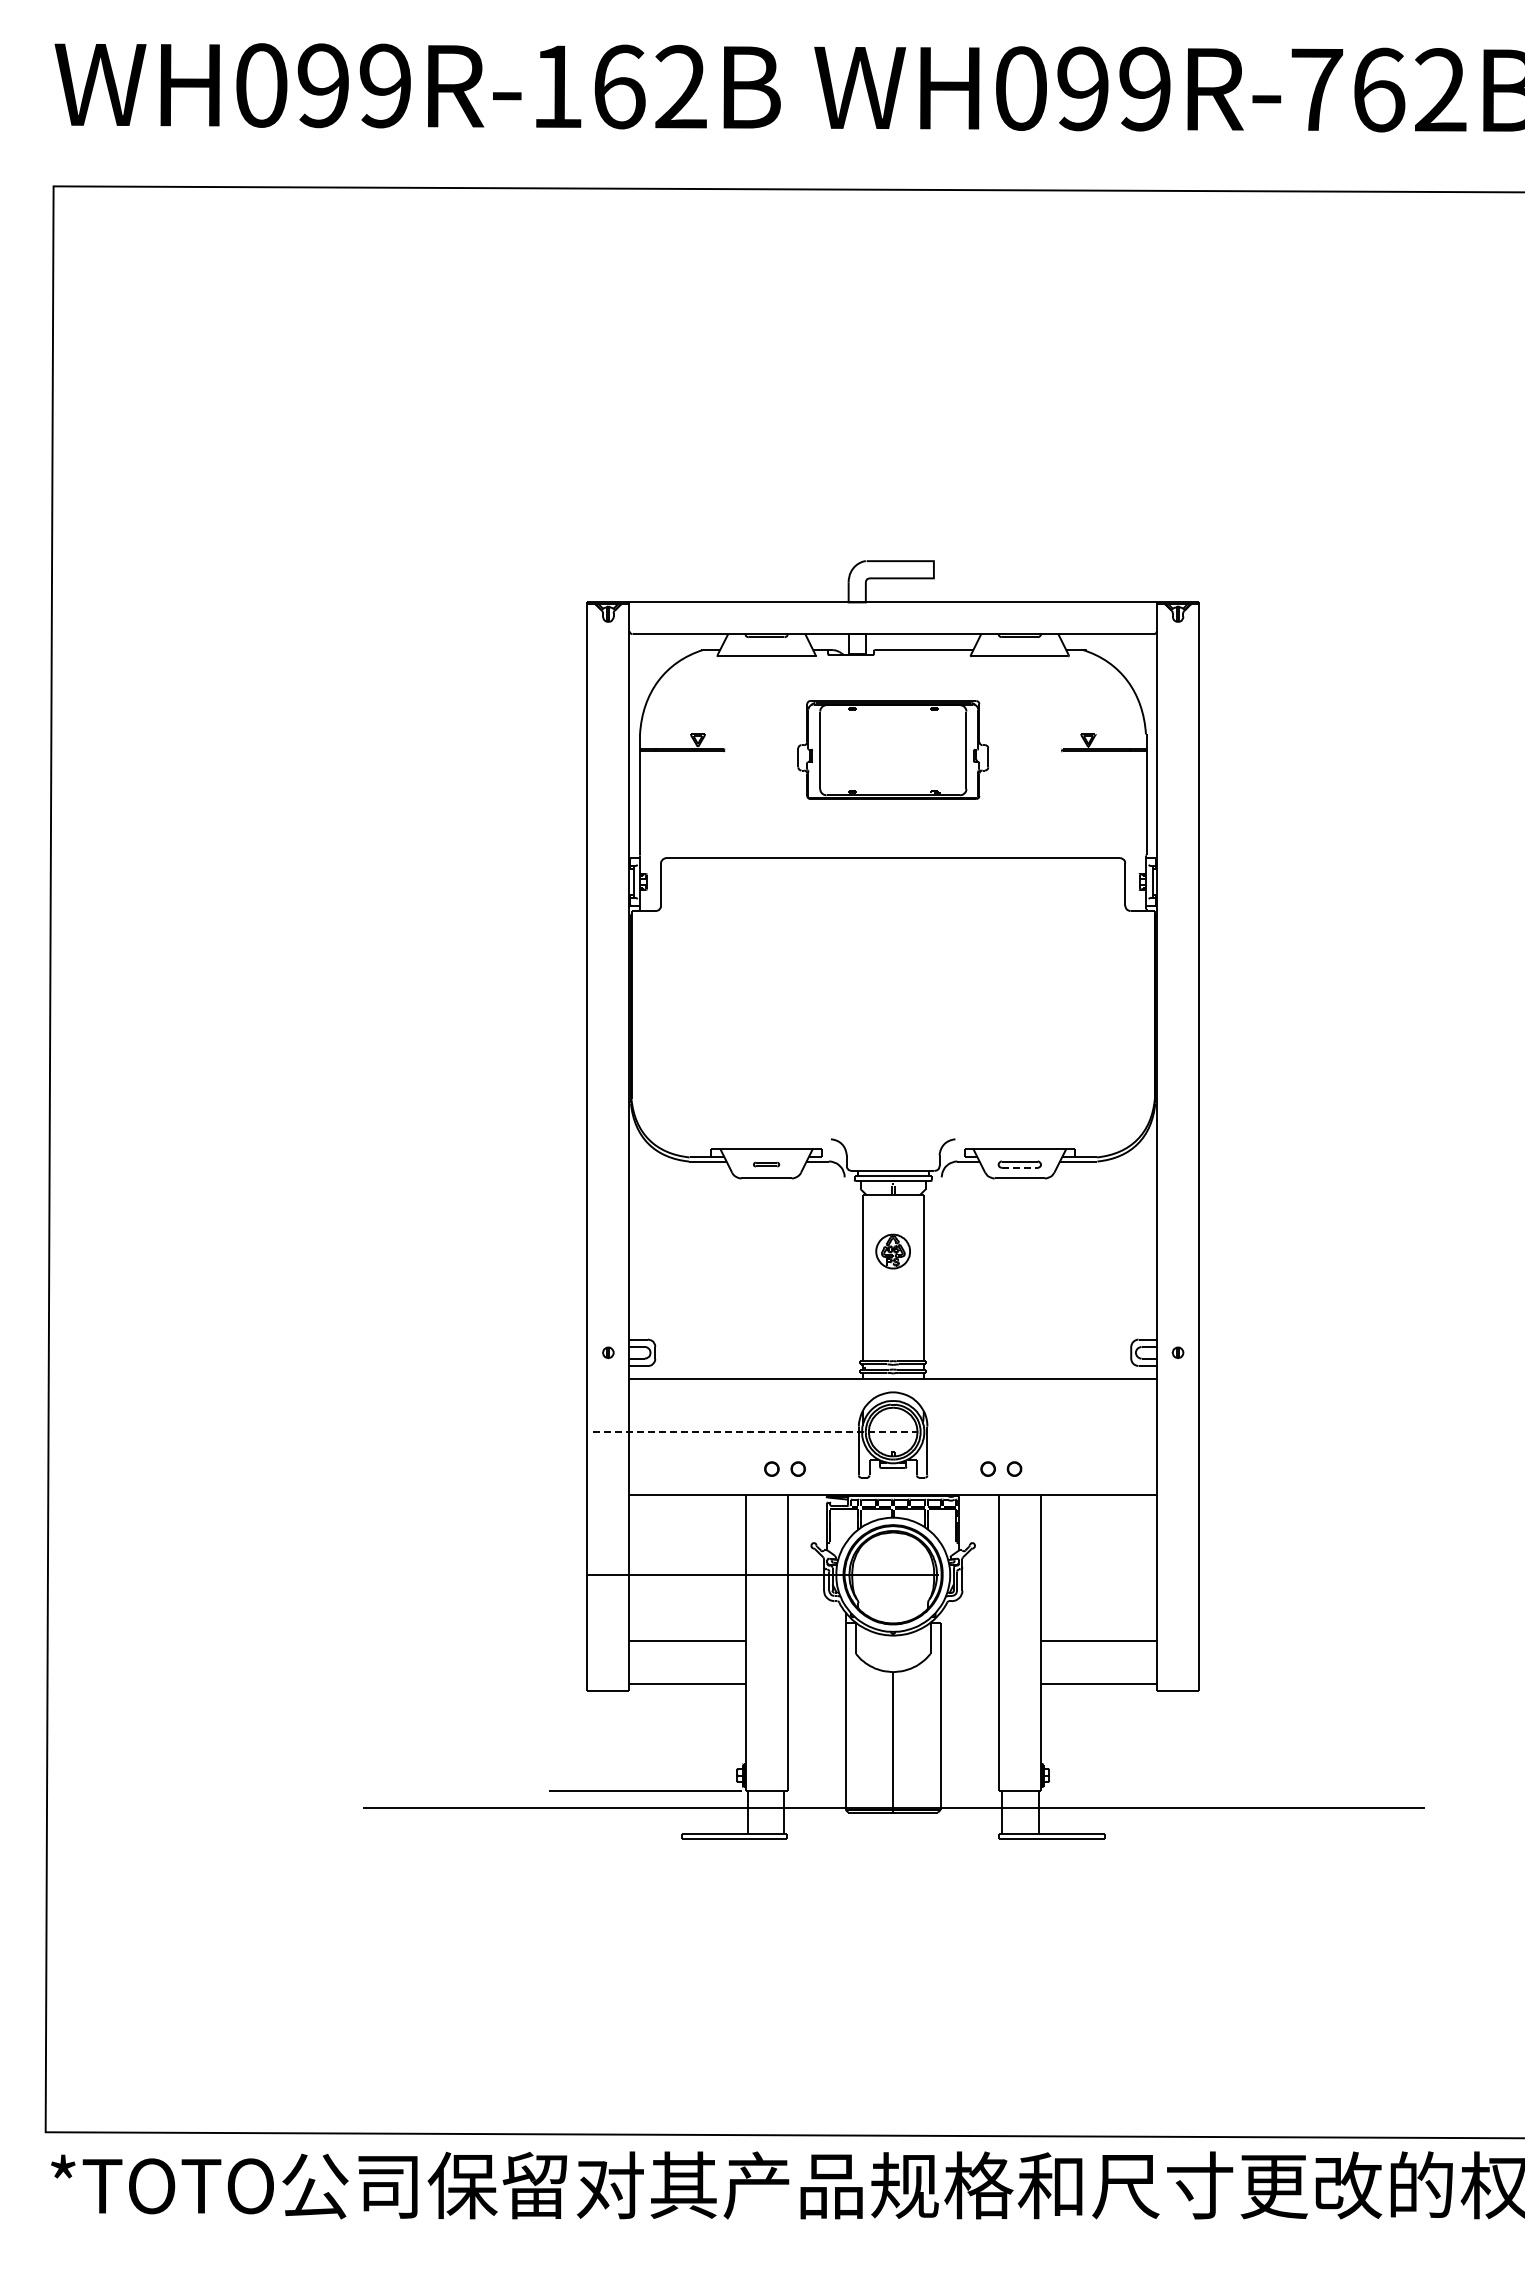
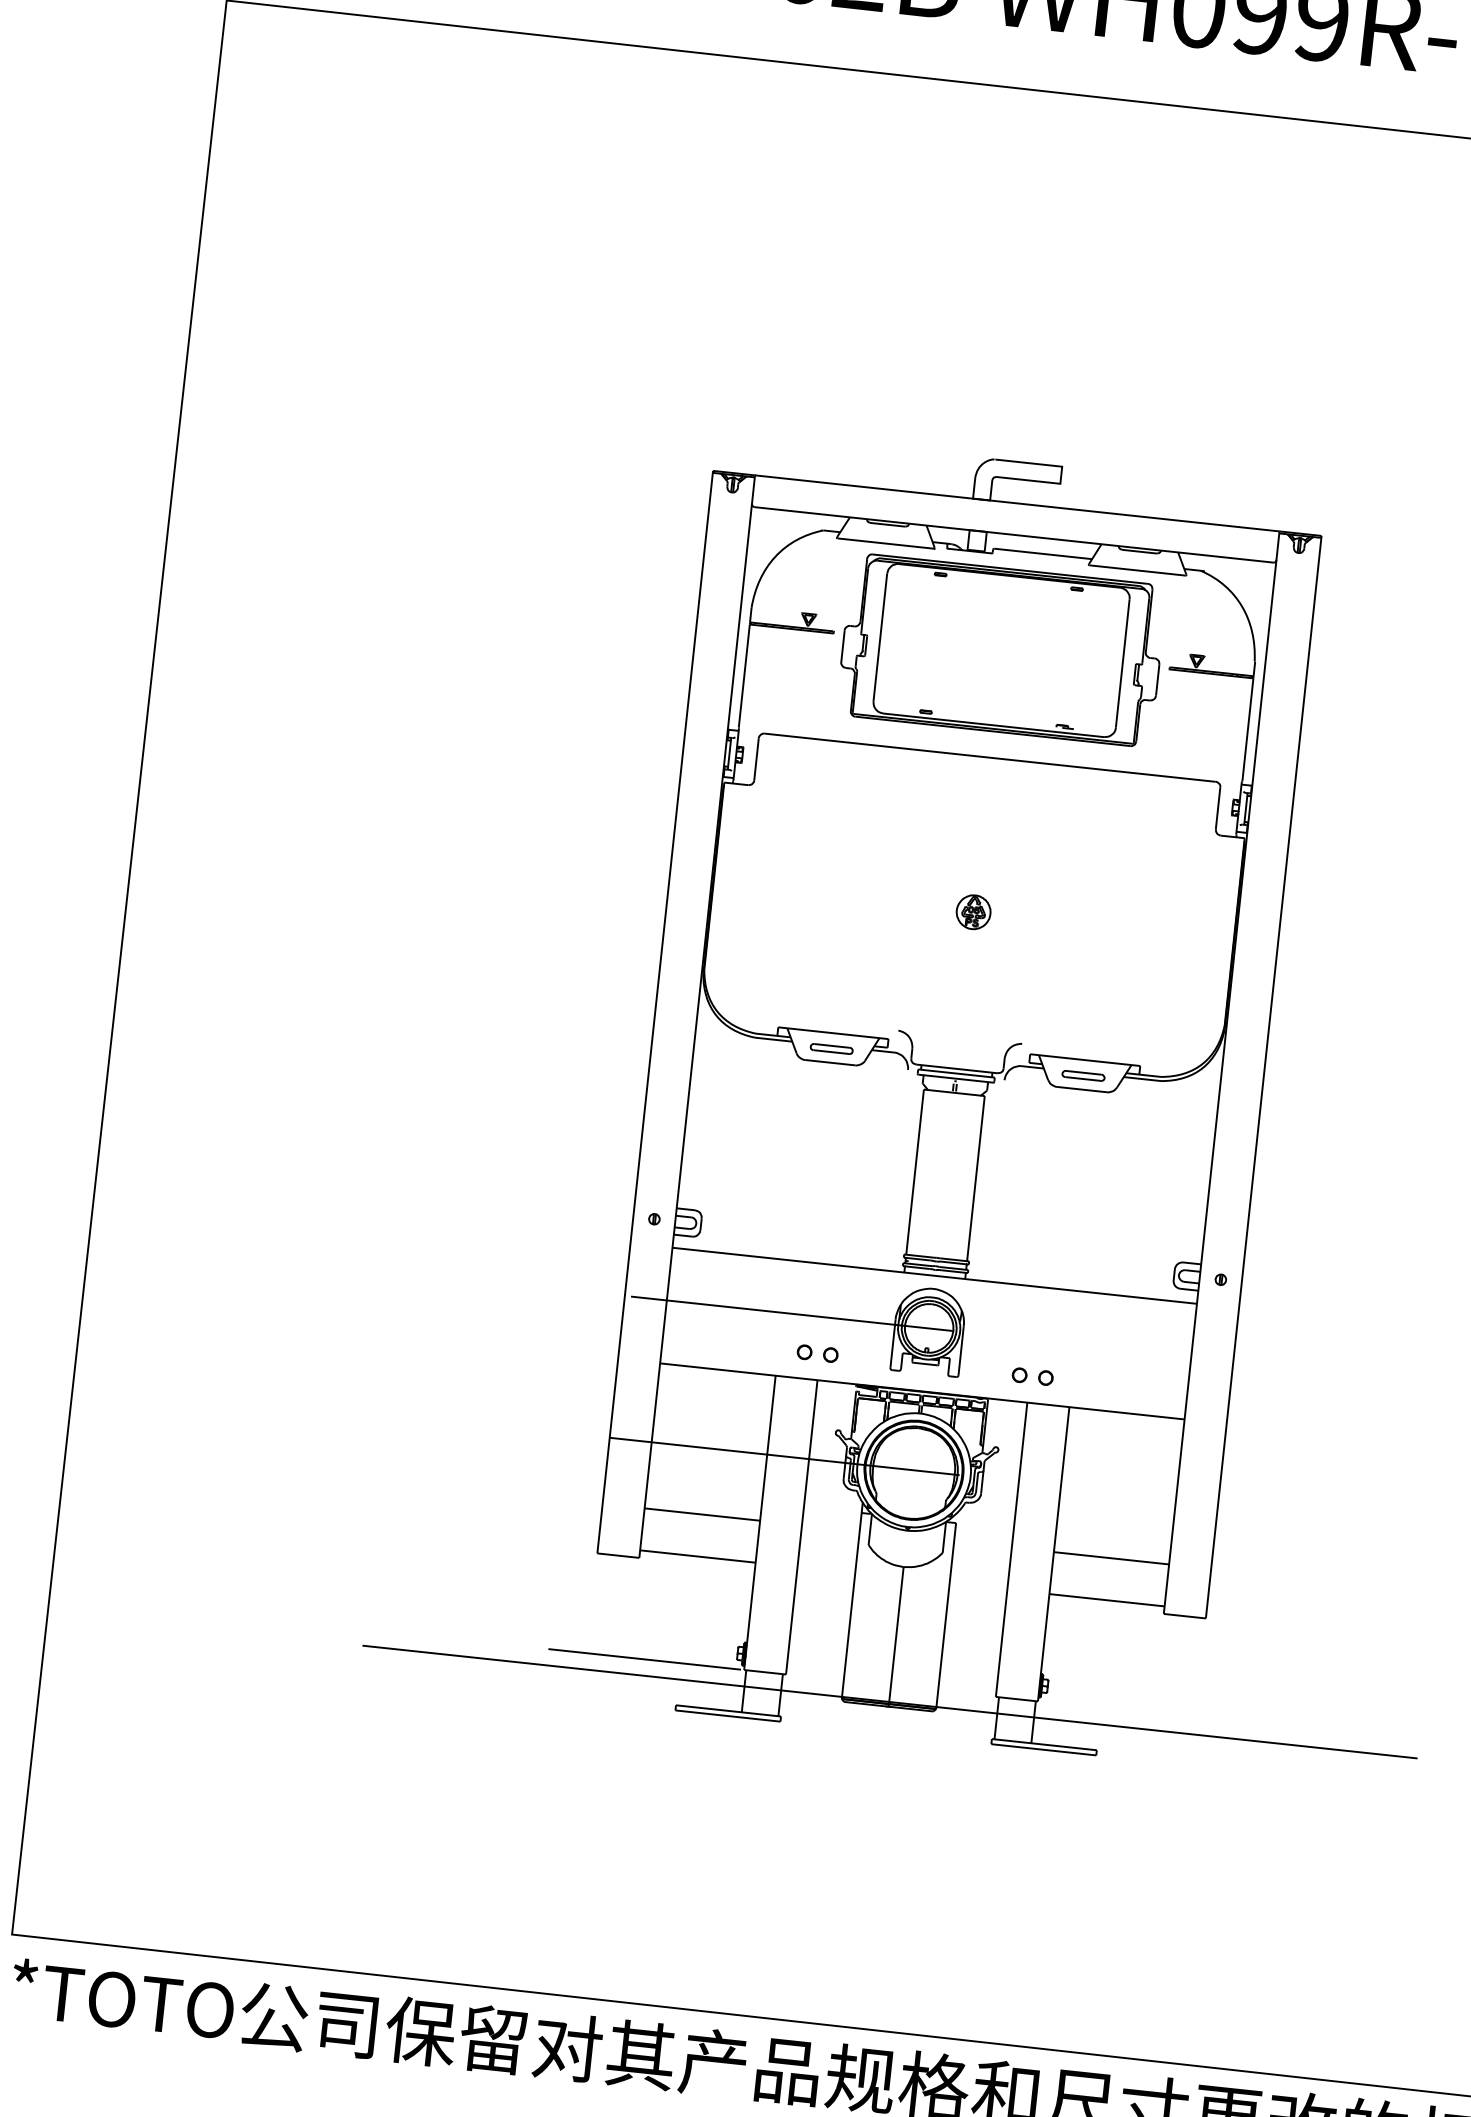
part: (893, 749) -> (1002, 649), size x1.67
part: (766, 1164) -> (831, 1048), size x1.67
line: (1019, 1167) -> (1082, 1078), dashed -> solid
part: (892, 1251) -> (972, 912), moved
line: (755, 1432) -> (792, 1314), dashed -> solid

